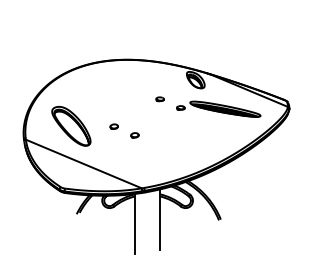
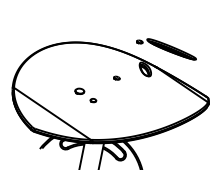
part: (218, 108) -> (166, 47), moved
part: (71, 126) -> (48, 84), removed
part: (113, 126) -> (79, 91), size x1.6

